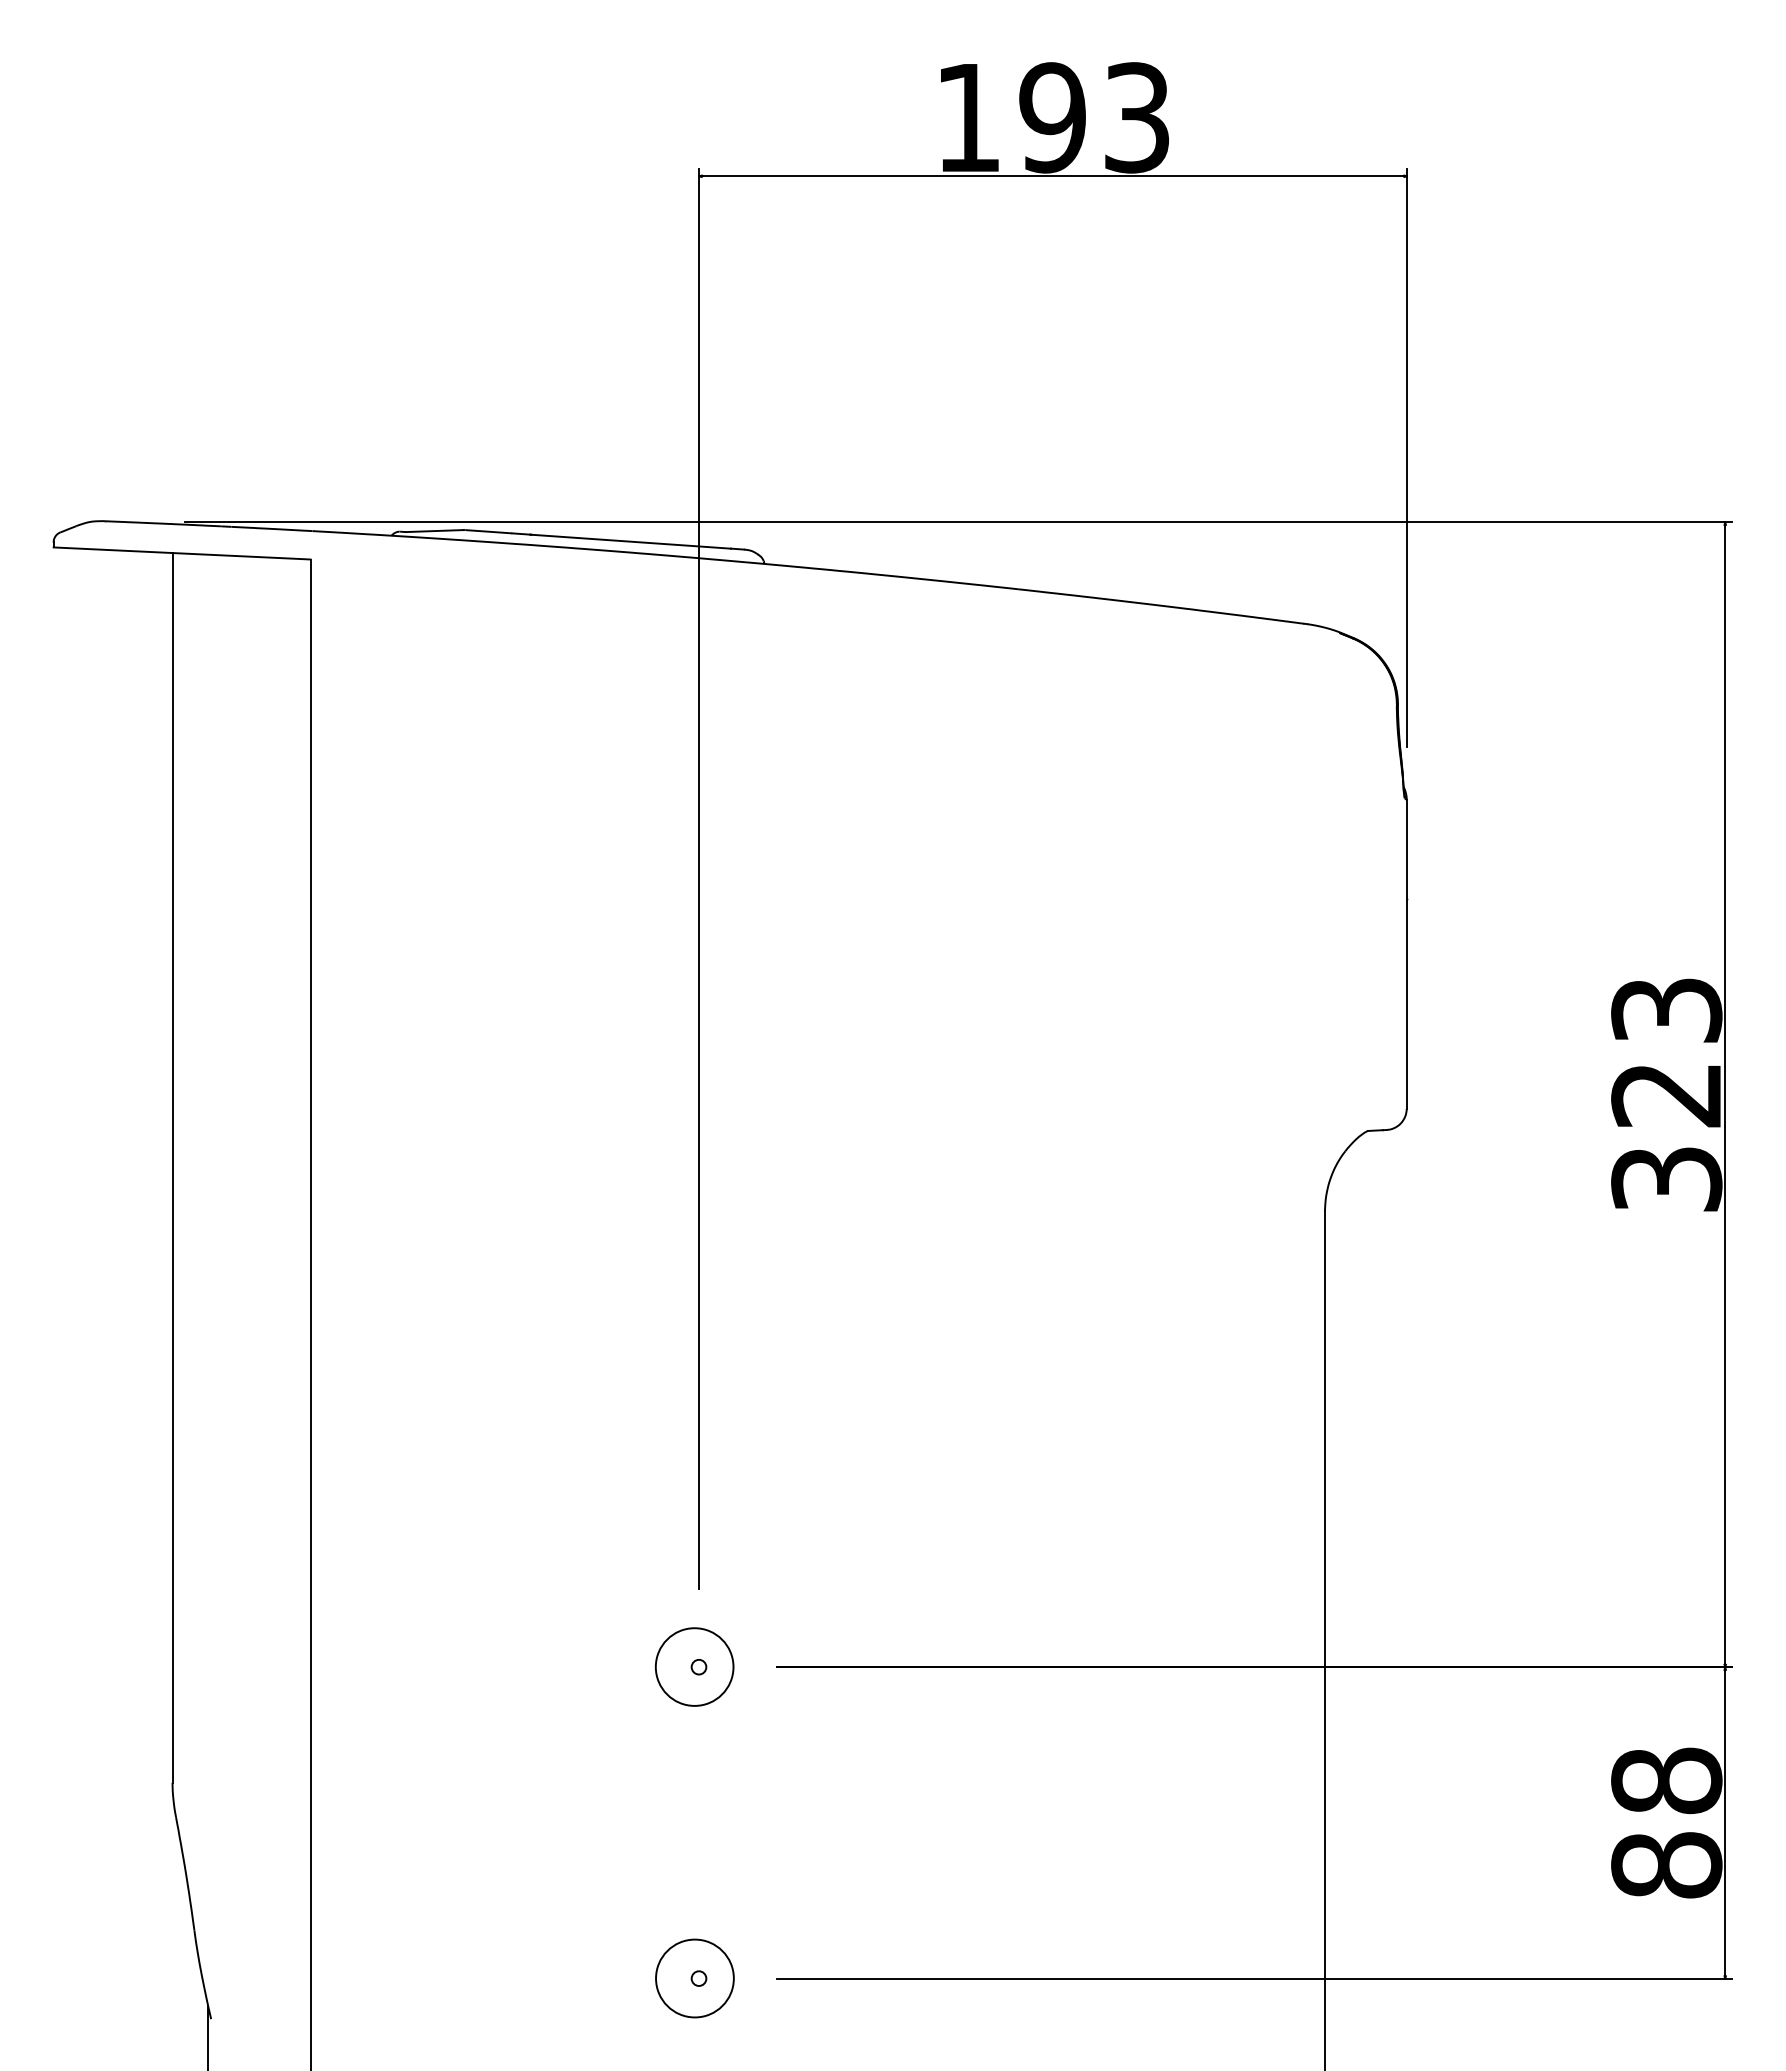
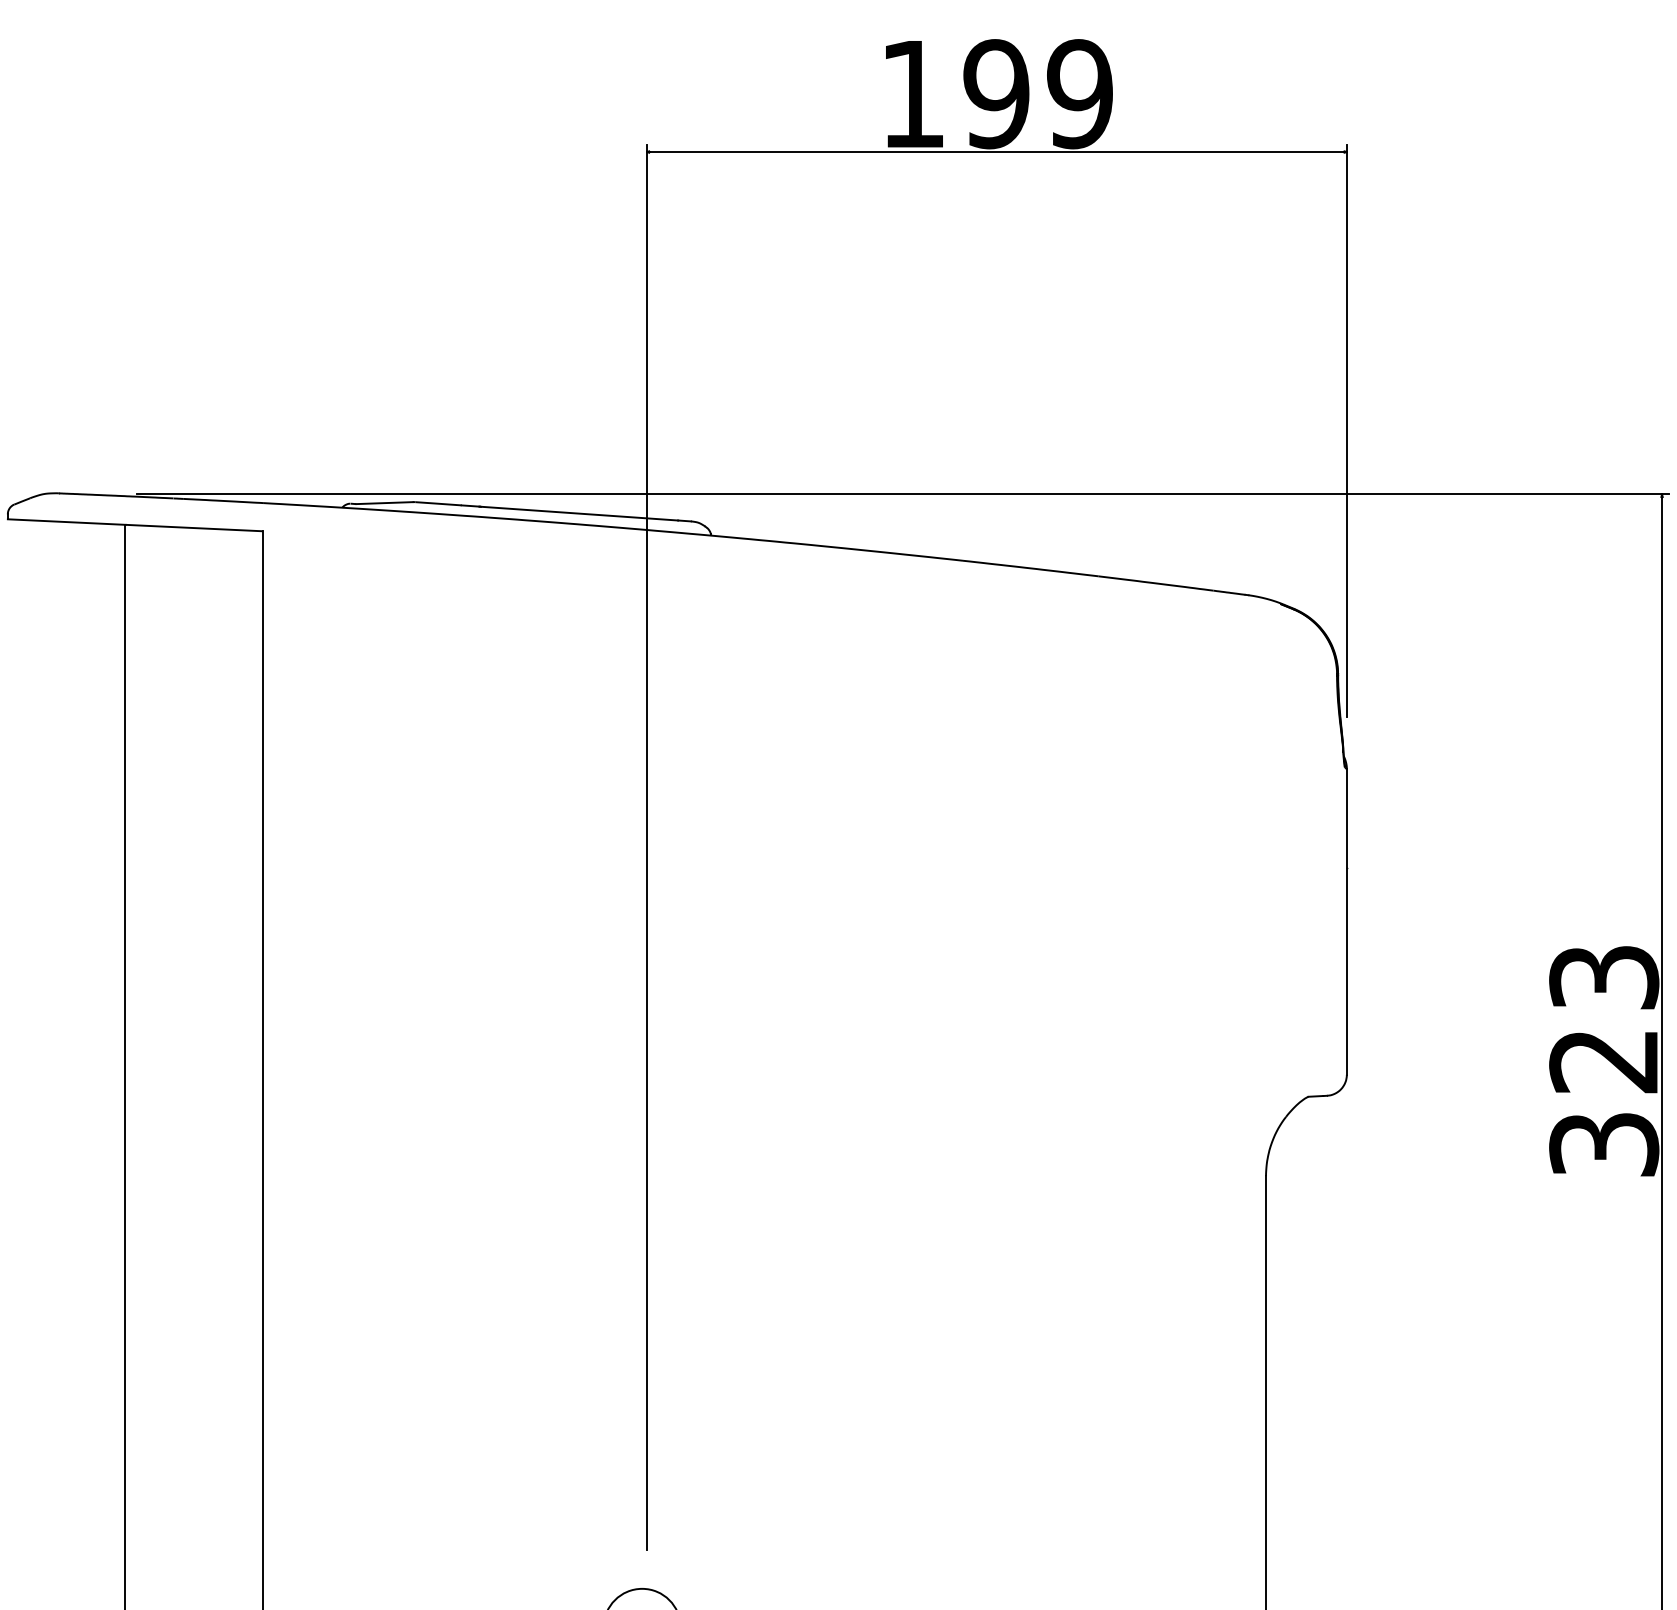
text: (1136, 117) -> (1079, 93), 193 -> 199

